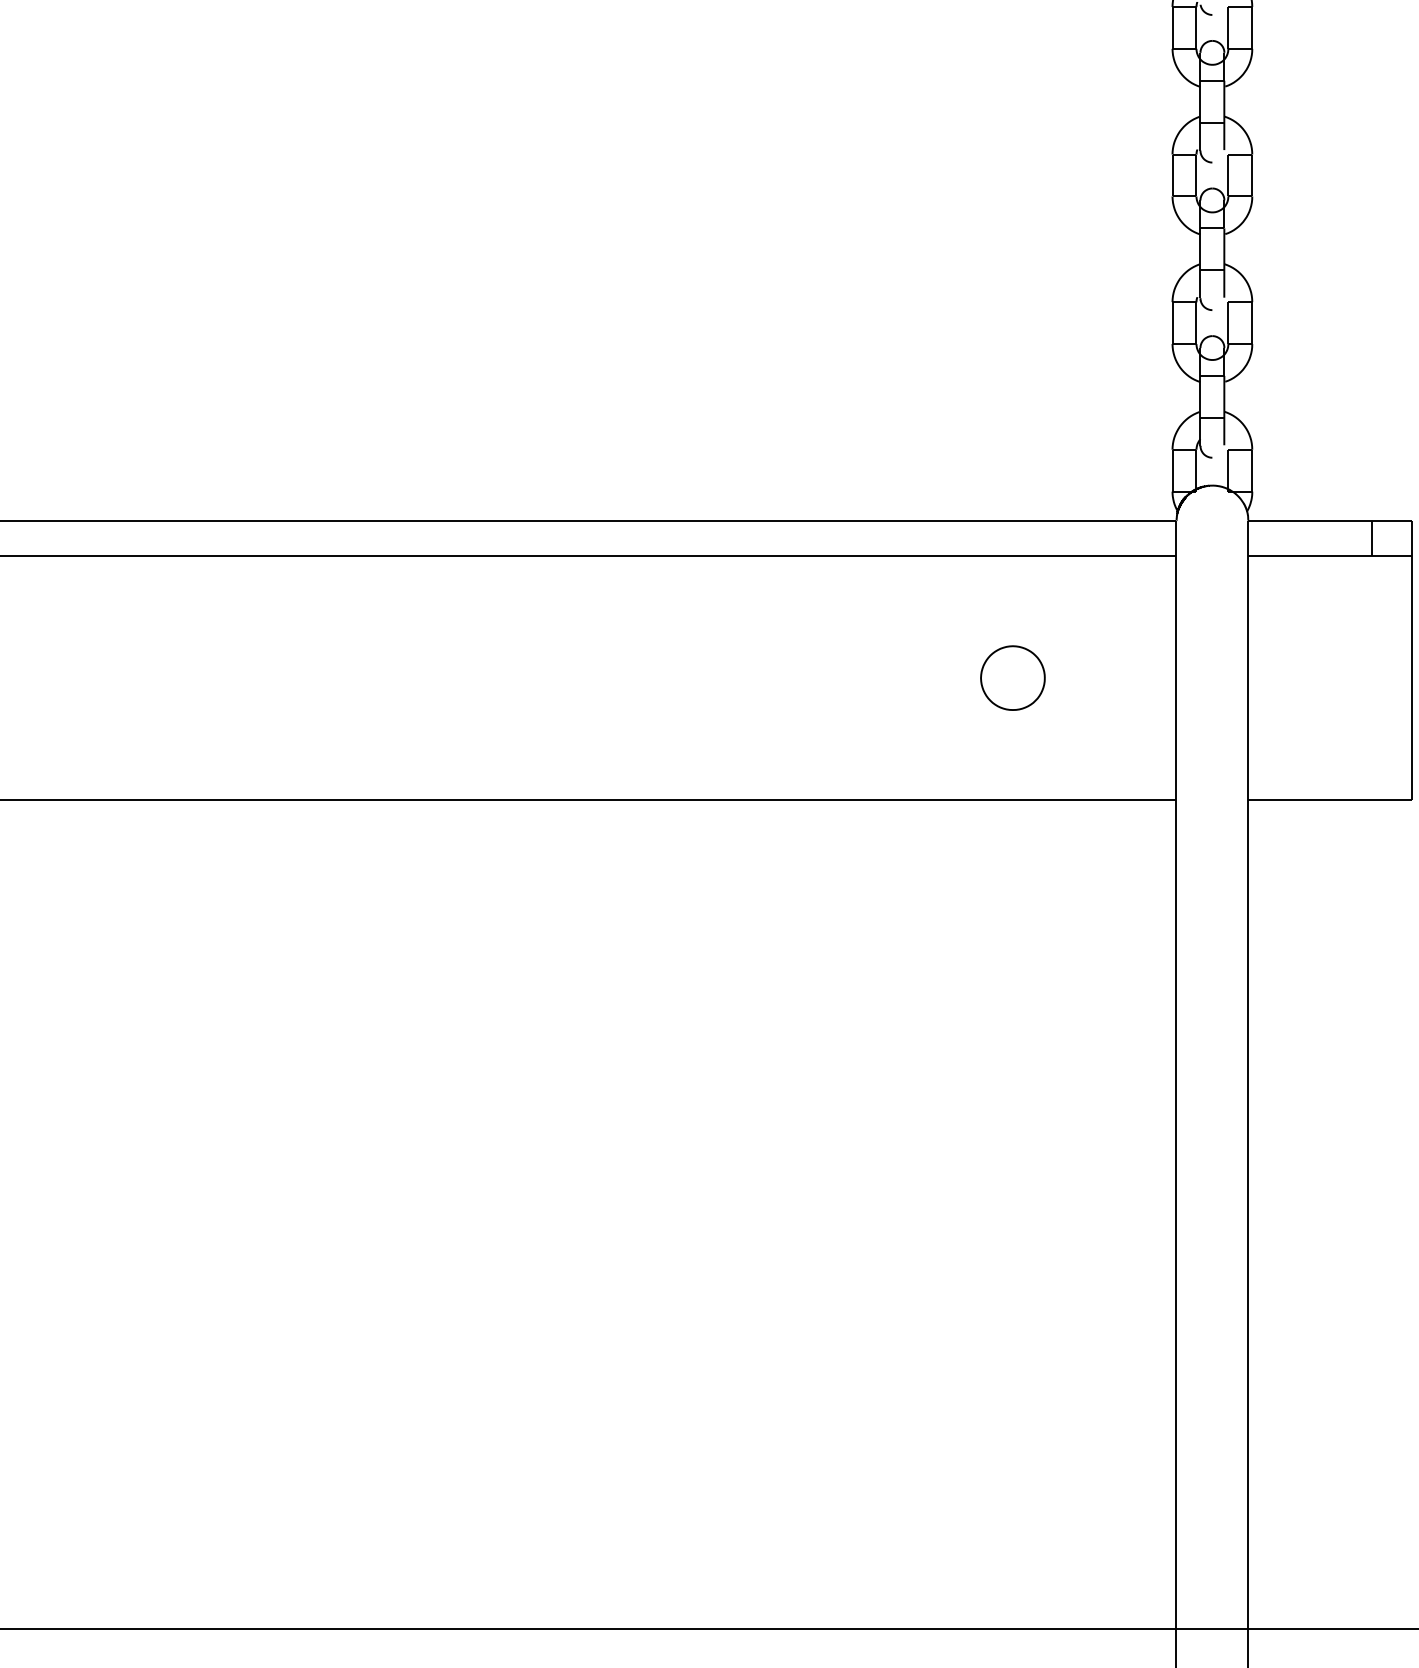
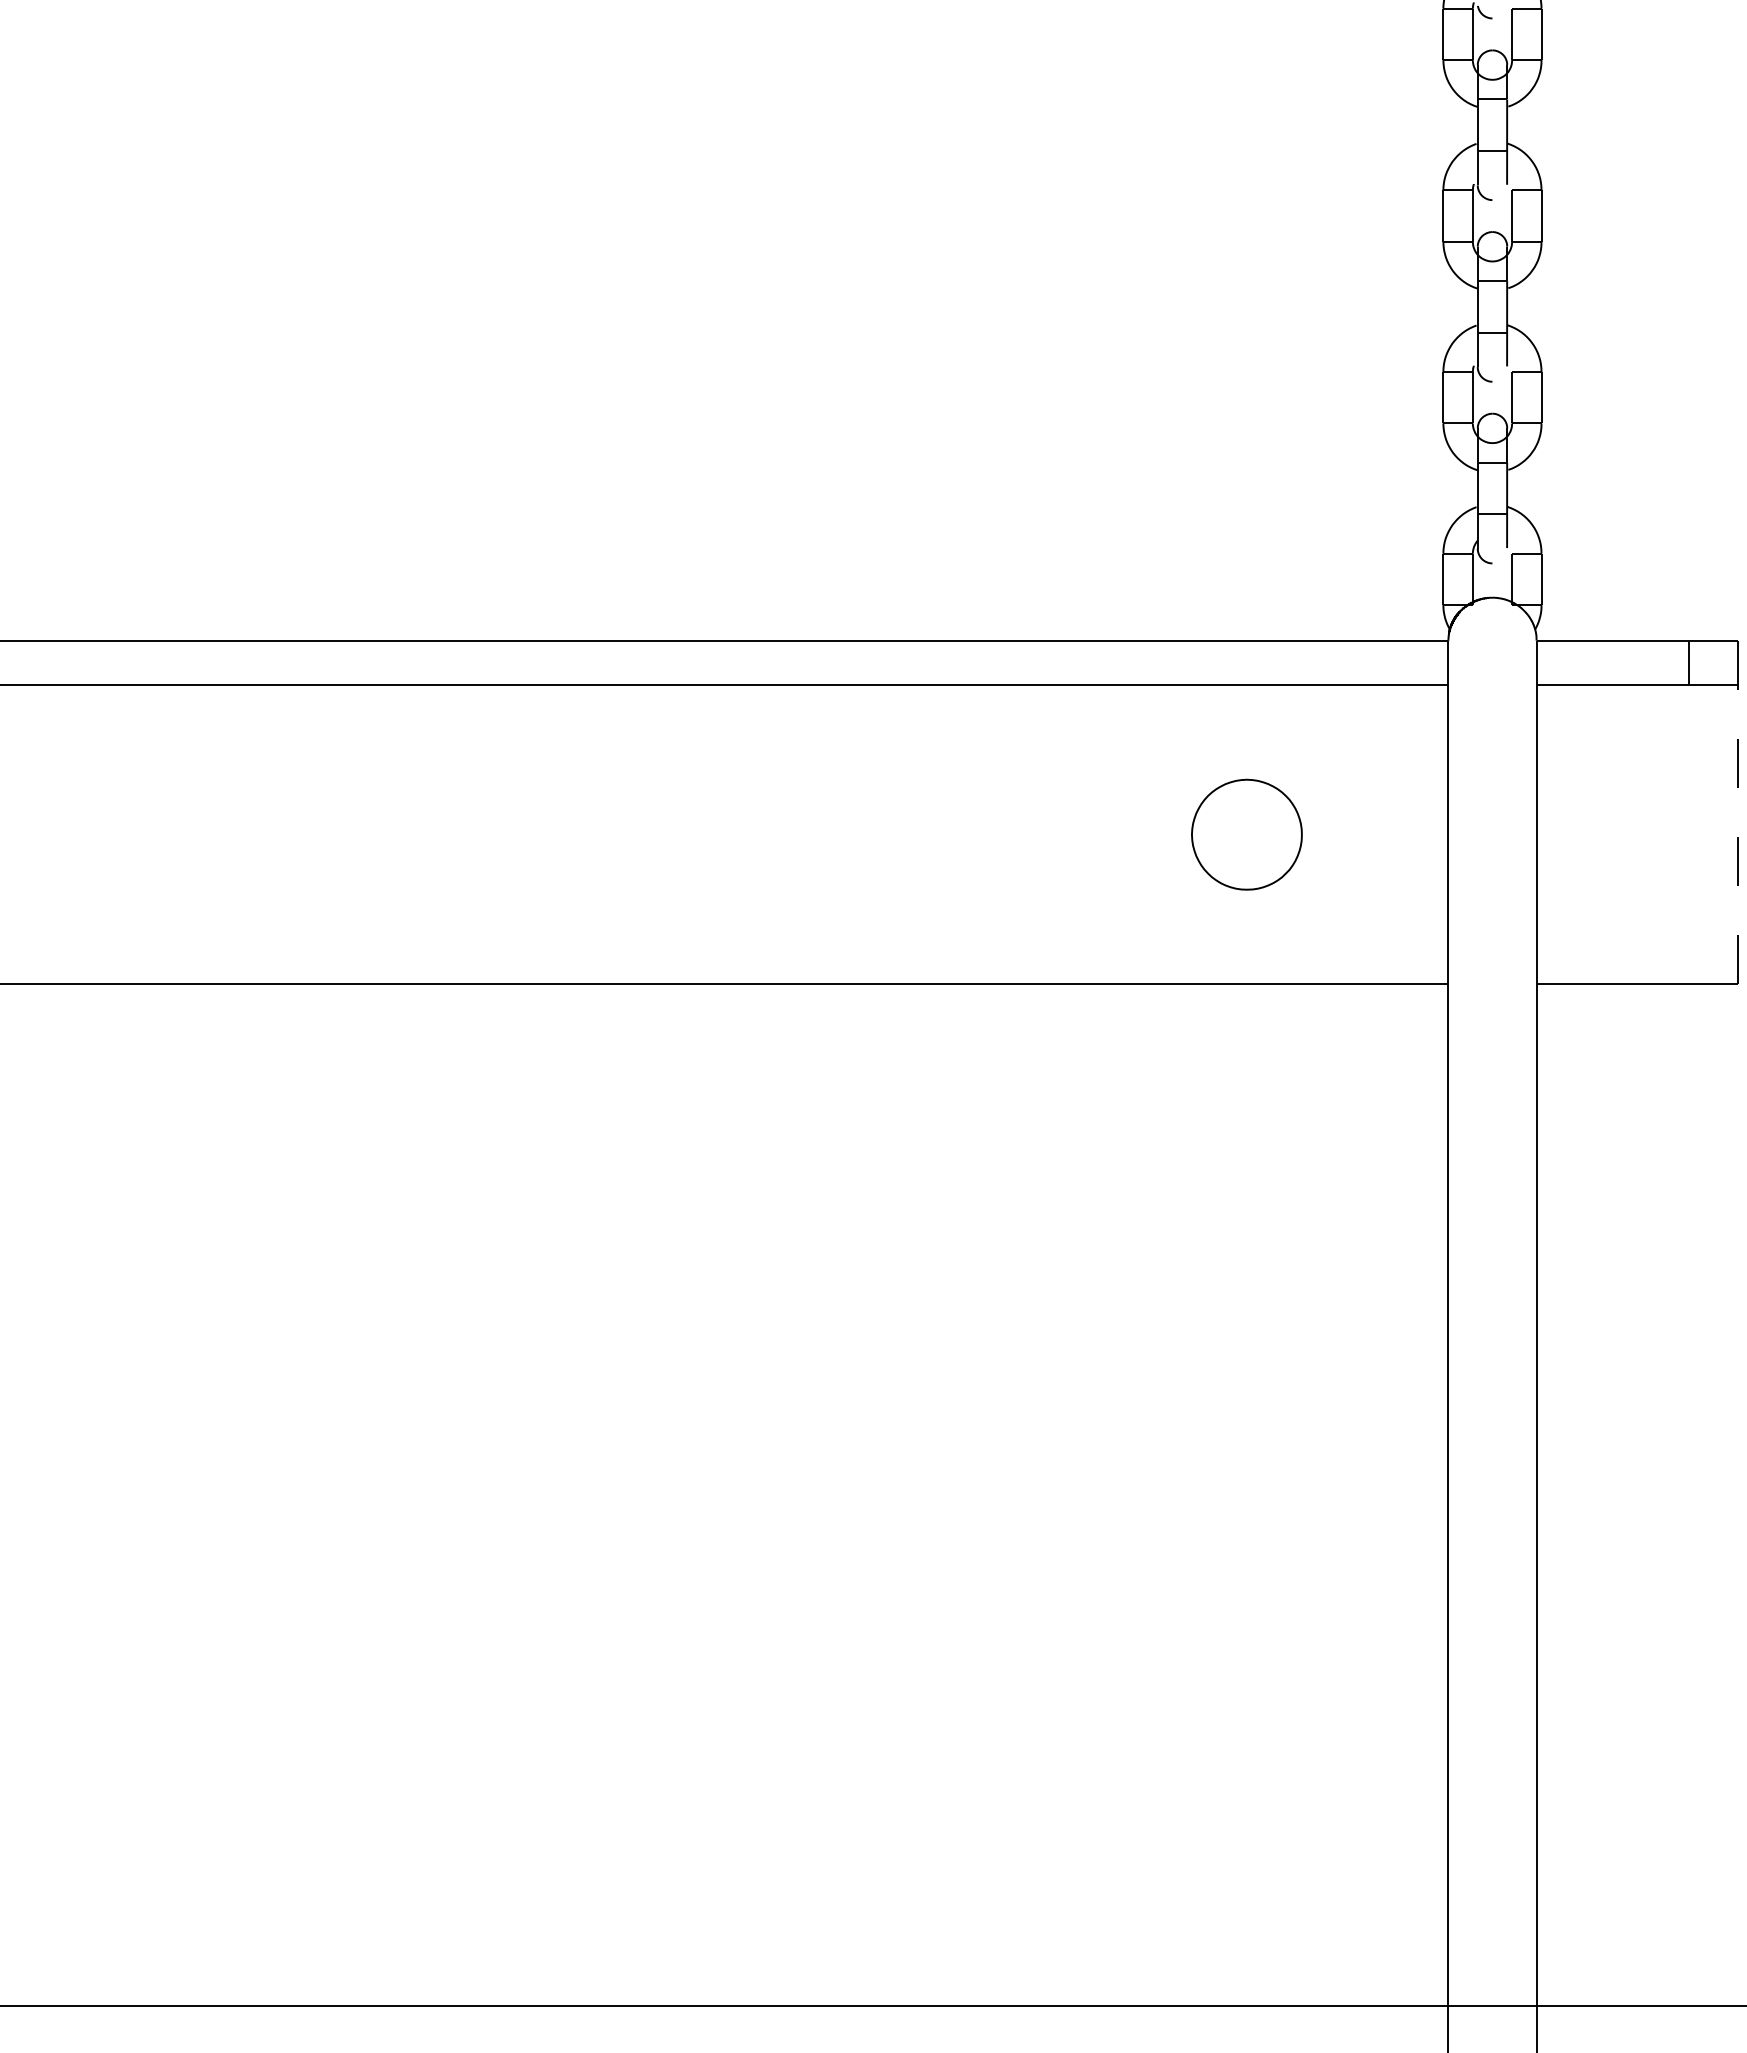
part: (1012, 678) -> (1246, 834), size x1.4
line: (1411, 678) -> (1737, 834), solid -> dashed

